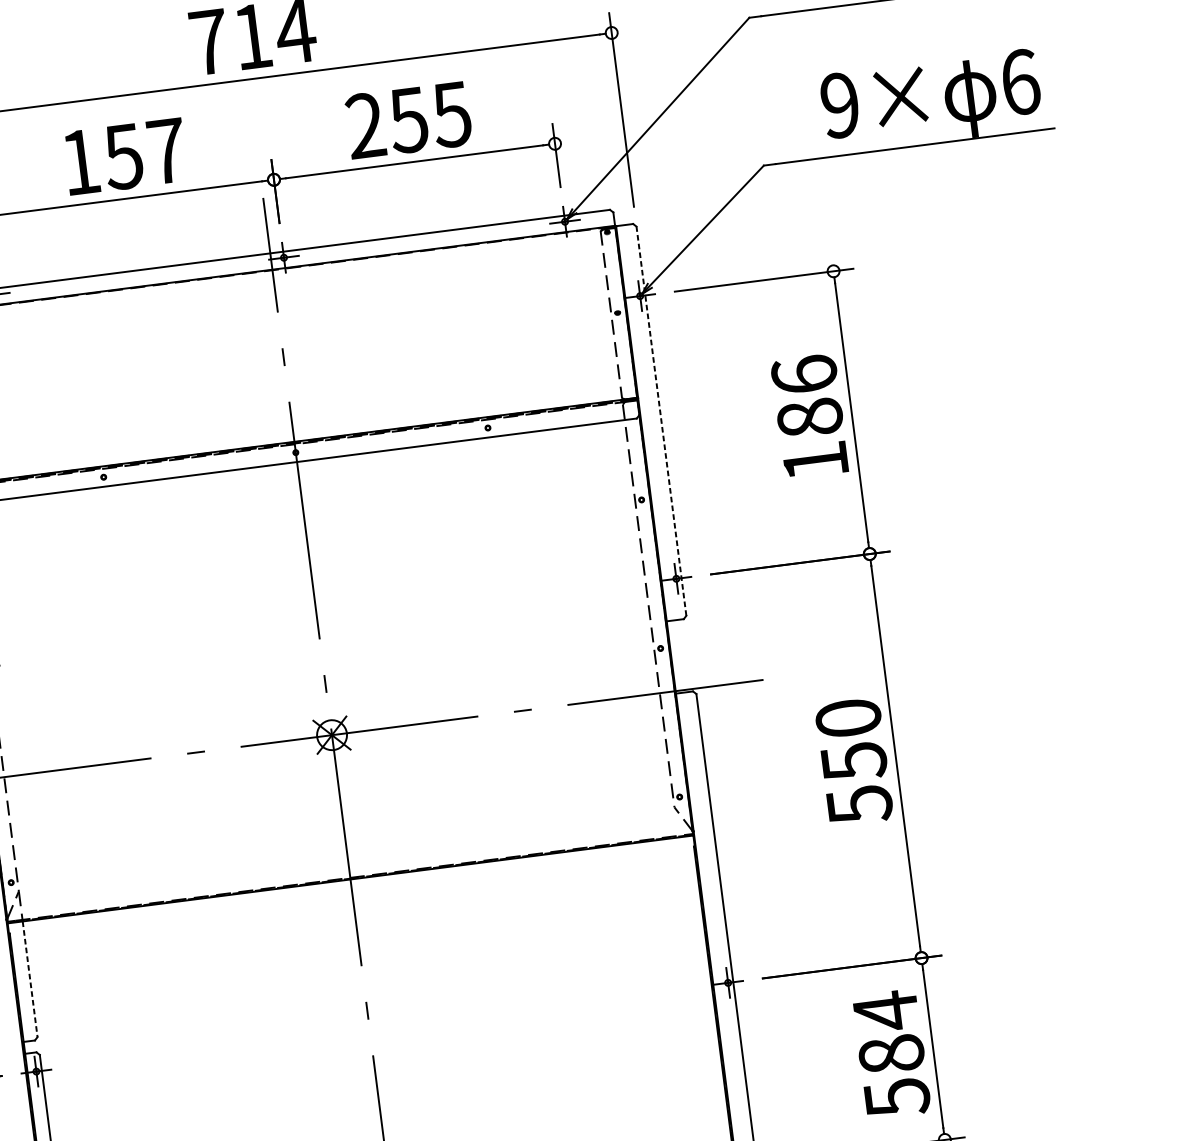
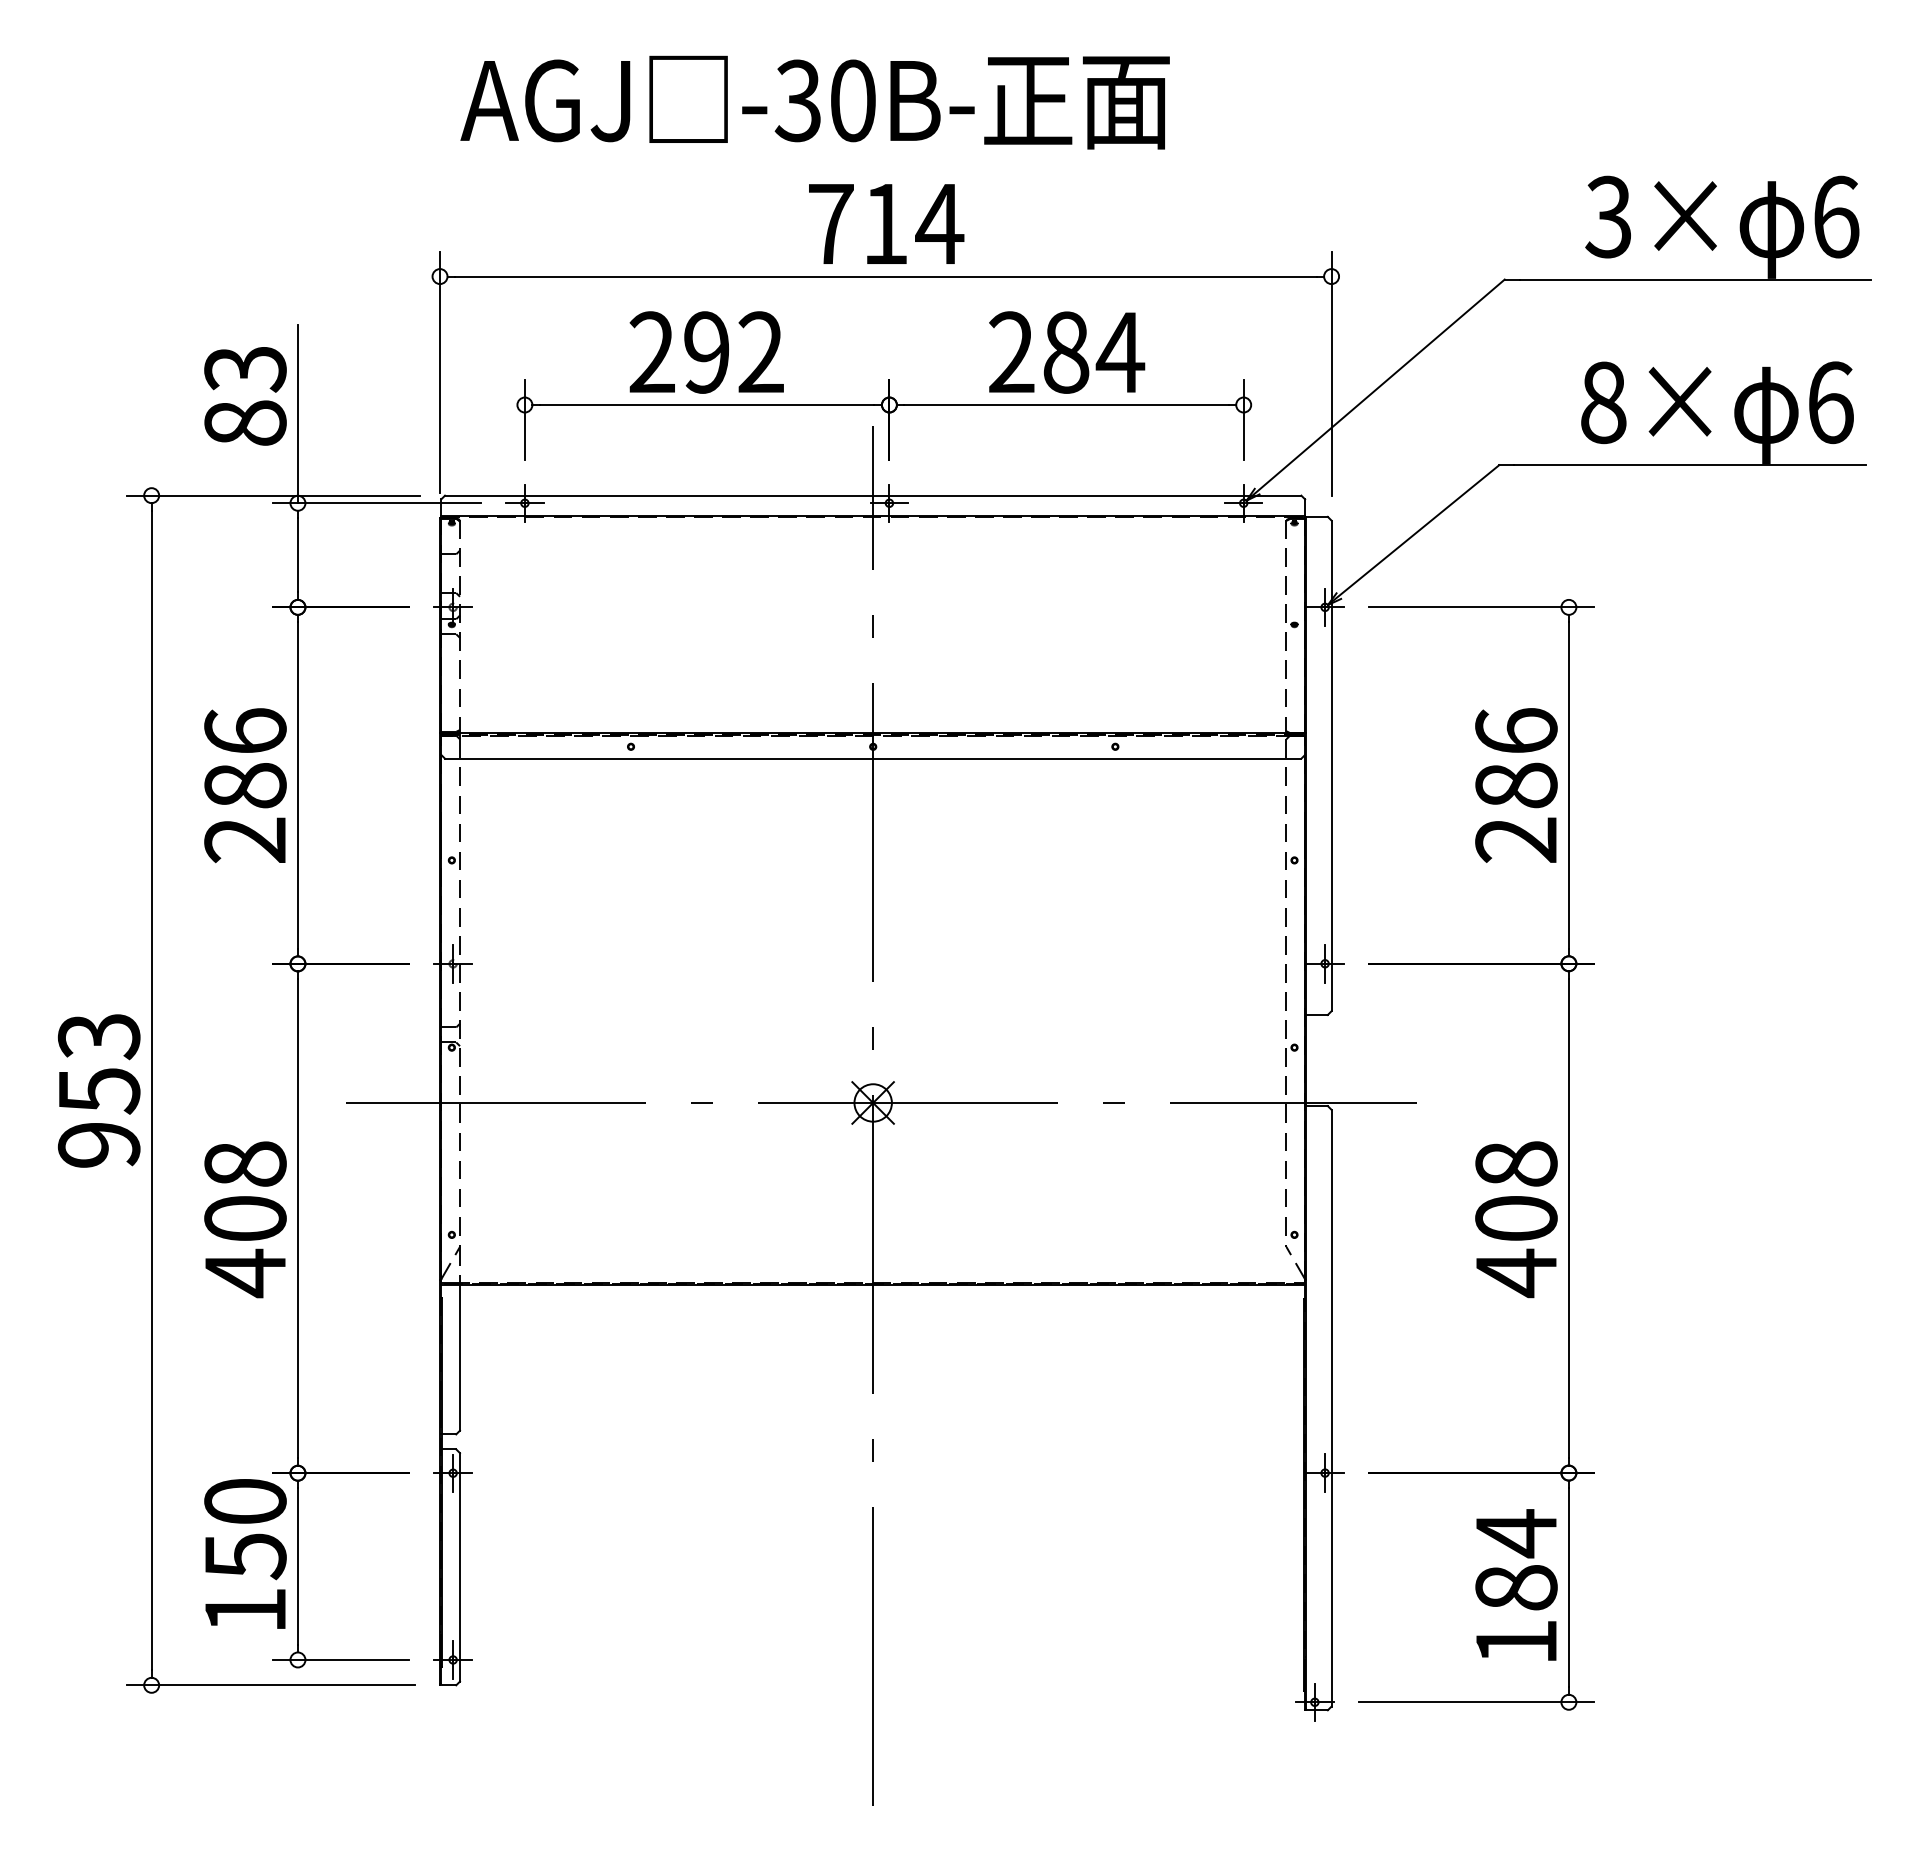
text: (840, 105) -> (1603, 402), 9× -> 8×
text: (430, 117) -> (1093, 352), 255 -> 284
text: (123, 156) -> (706, 352), 157 -> 292
line: (661, 420) -> (1331, 765), dashed -> solid
text: (814, 460) -> (1515, 839), 186 -> 286
text: (854, 762) -> (1516, 1219), 550 -> 408
line: (30, 979) -> (460, 1357), dashed -> solid
text: (897, 1098) -> (1516, 1643), 584 -> 184

